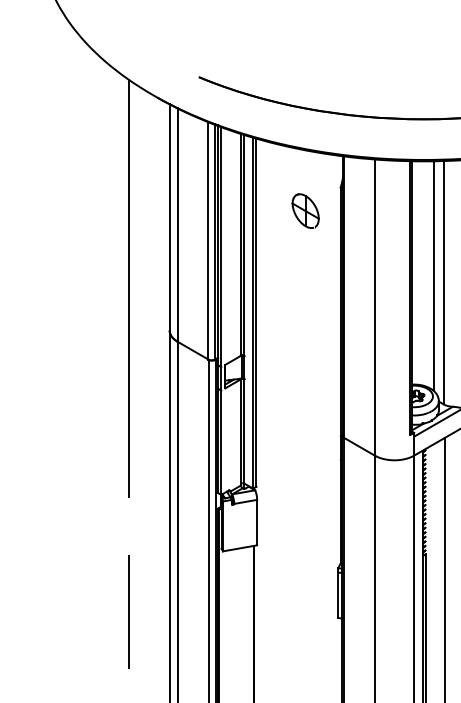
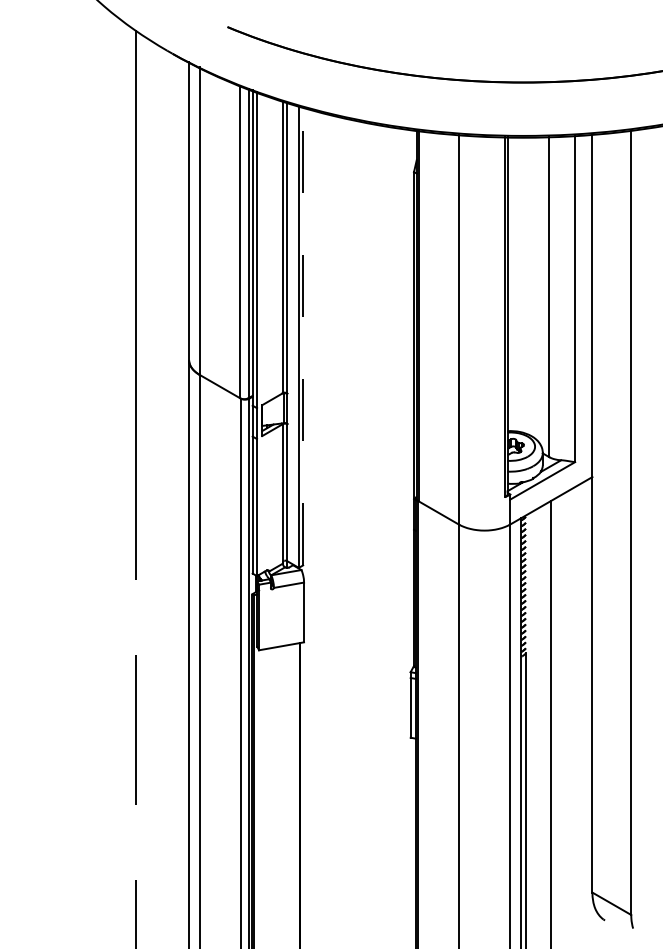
part: (305, 211) -> (367, 203), removed
line: (434, 276) -> (536, 288), removed
line: (256, 311) -> (303, 335), solid -> dashed

